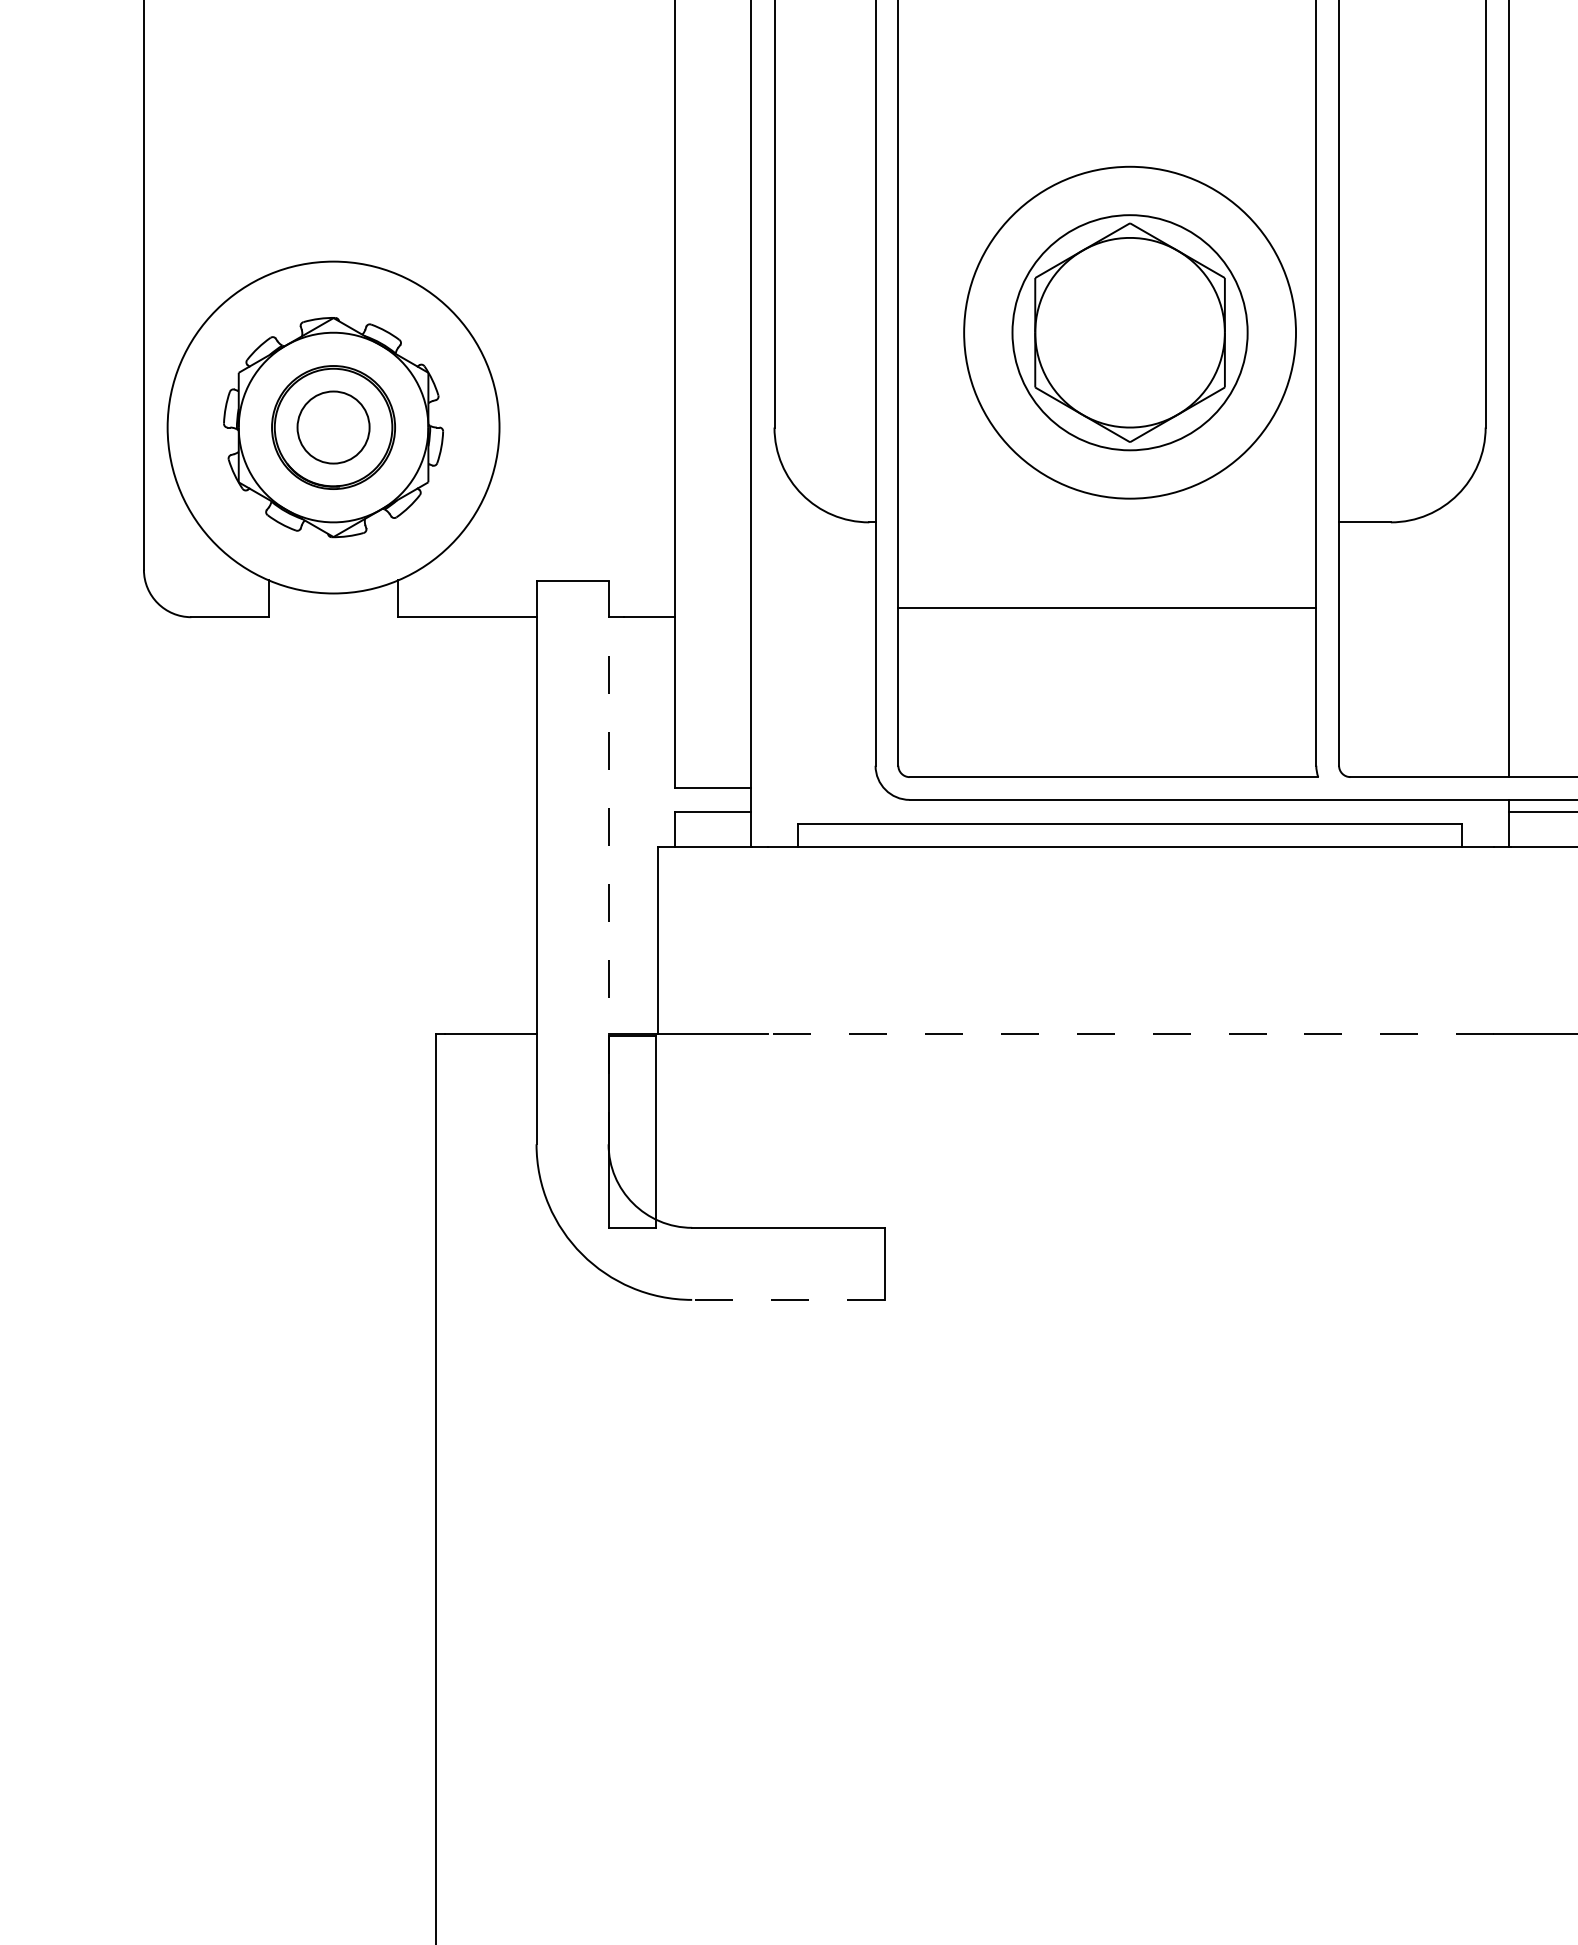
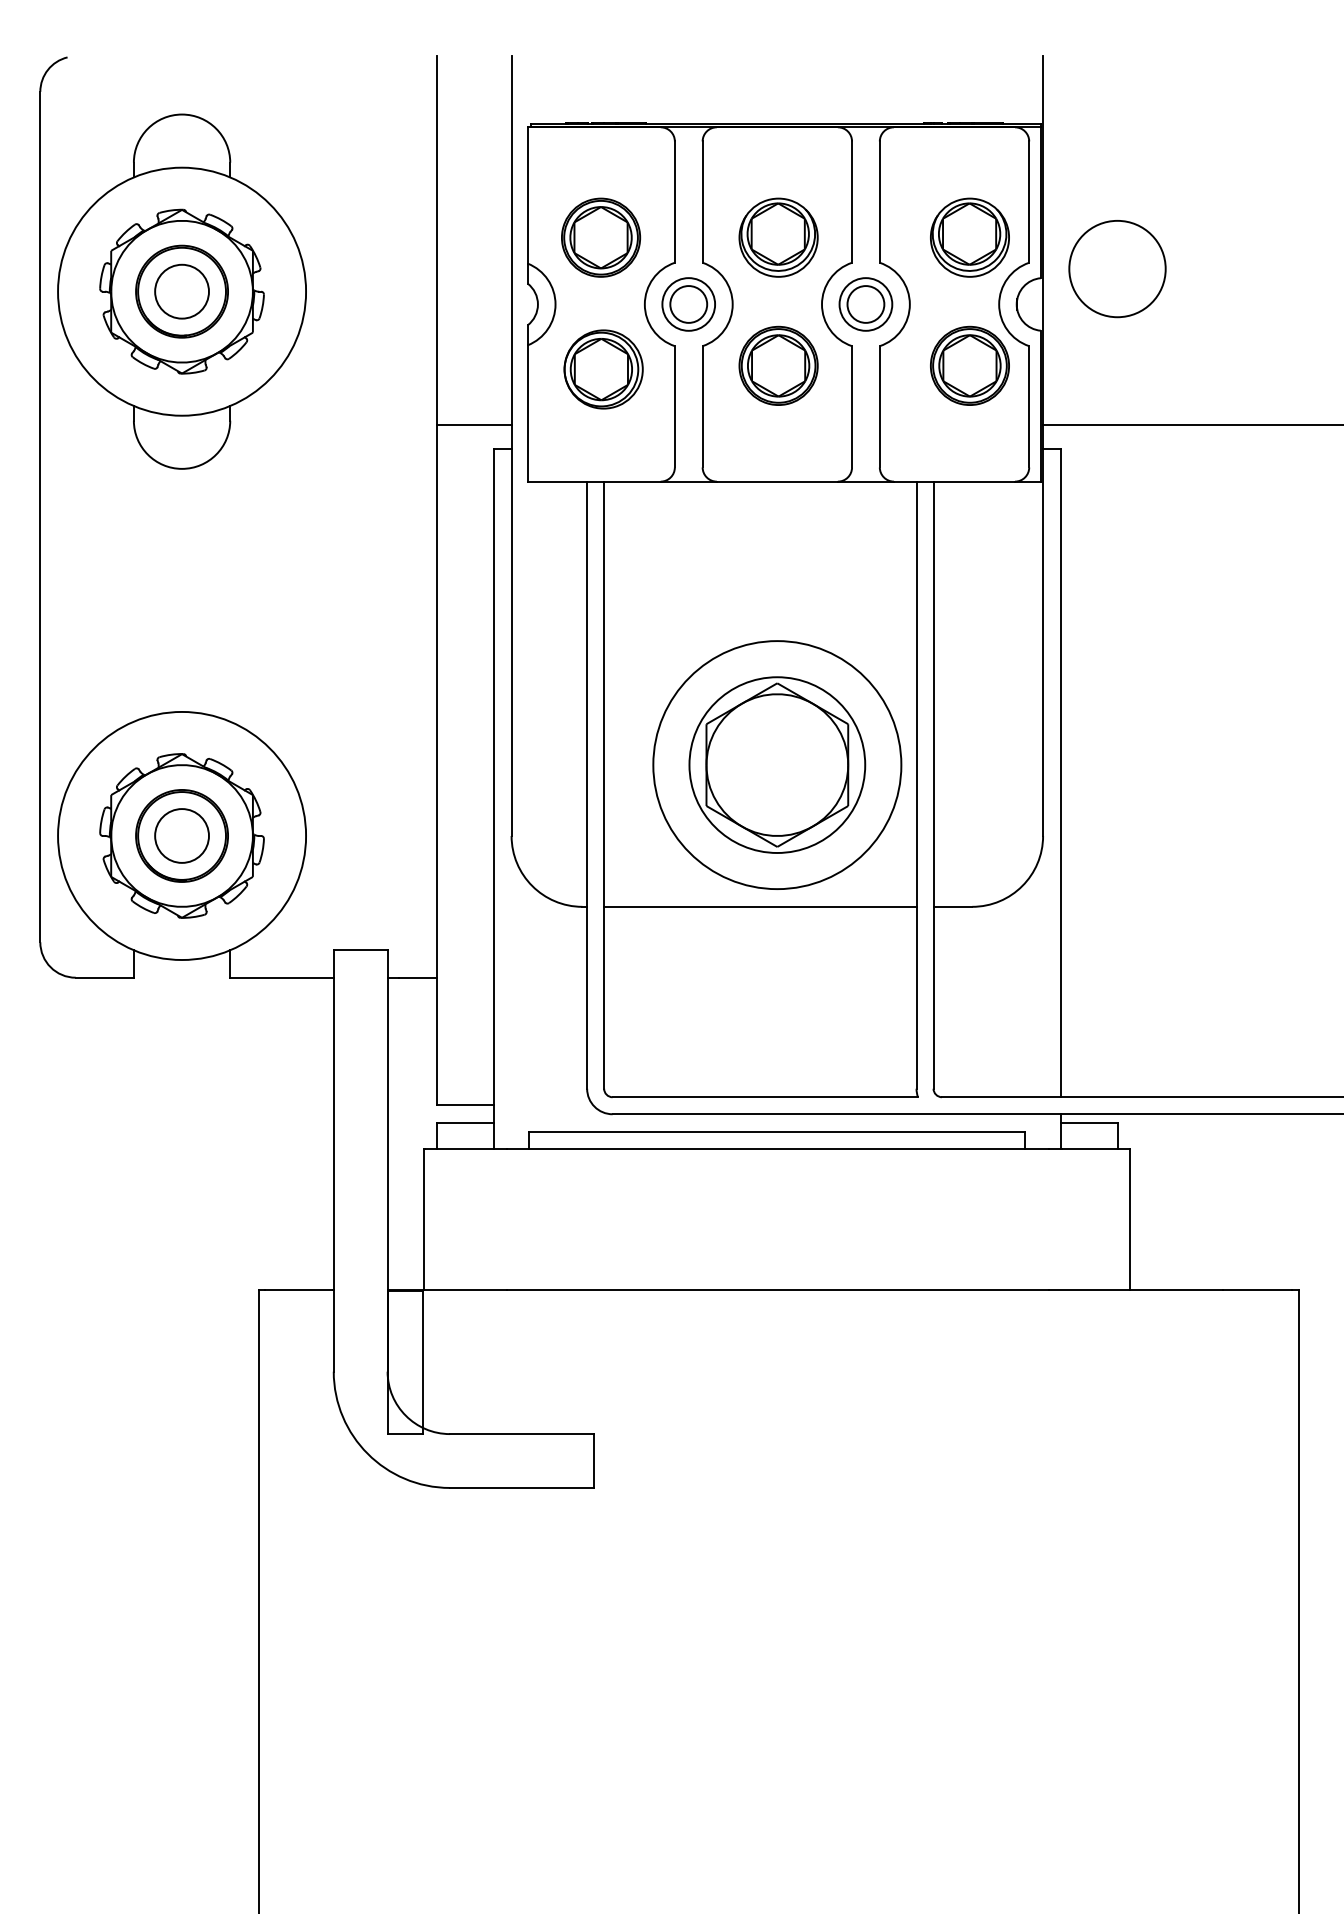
line: (1107, 607) -> (760, 906), moved
line: (608, 861) -> (387, 1160), dashed -> solid
line: (1130, 1034) -> (777, 1289), dashed -> solid
line: (787, 1299) -> (521, 1487), dashed -> solid

